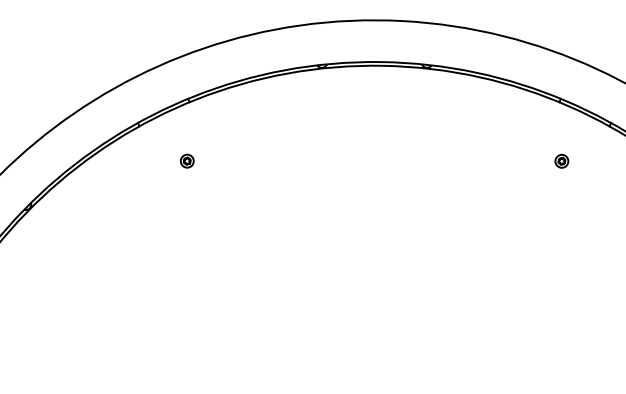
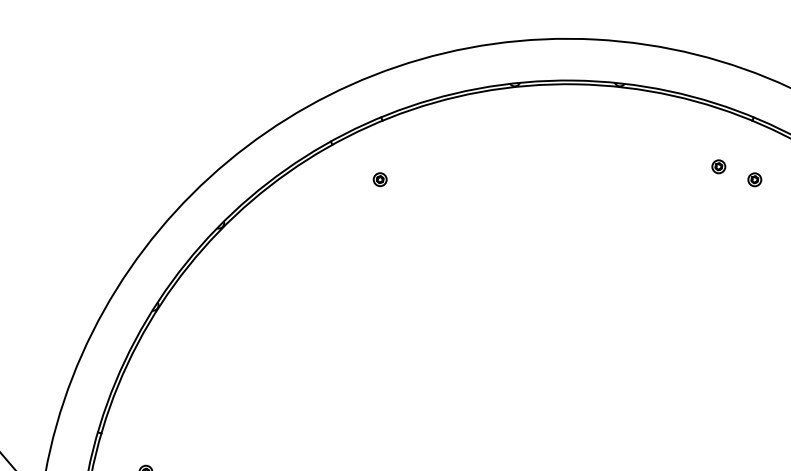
part: (525, 148) -> (718, 166), added

